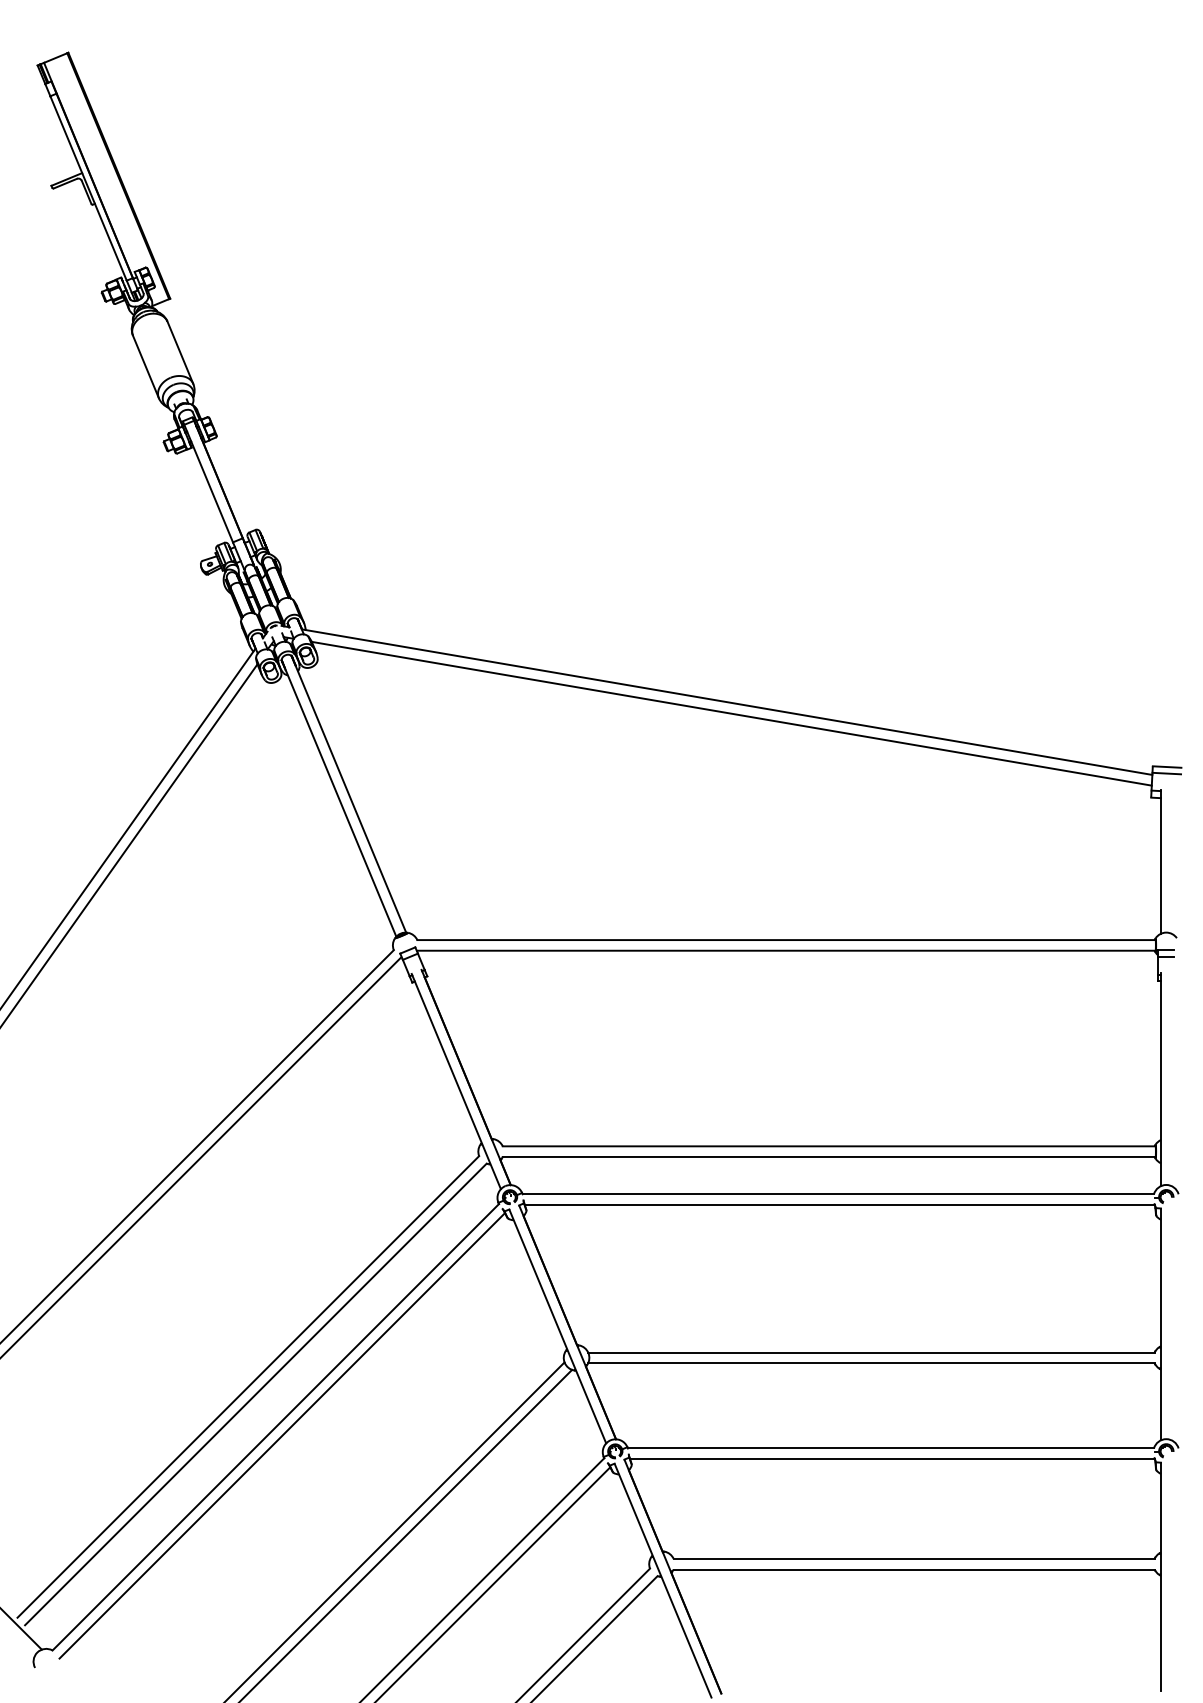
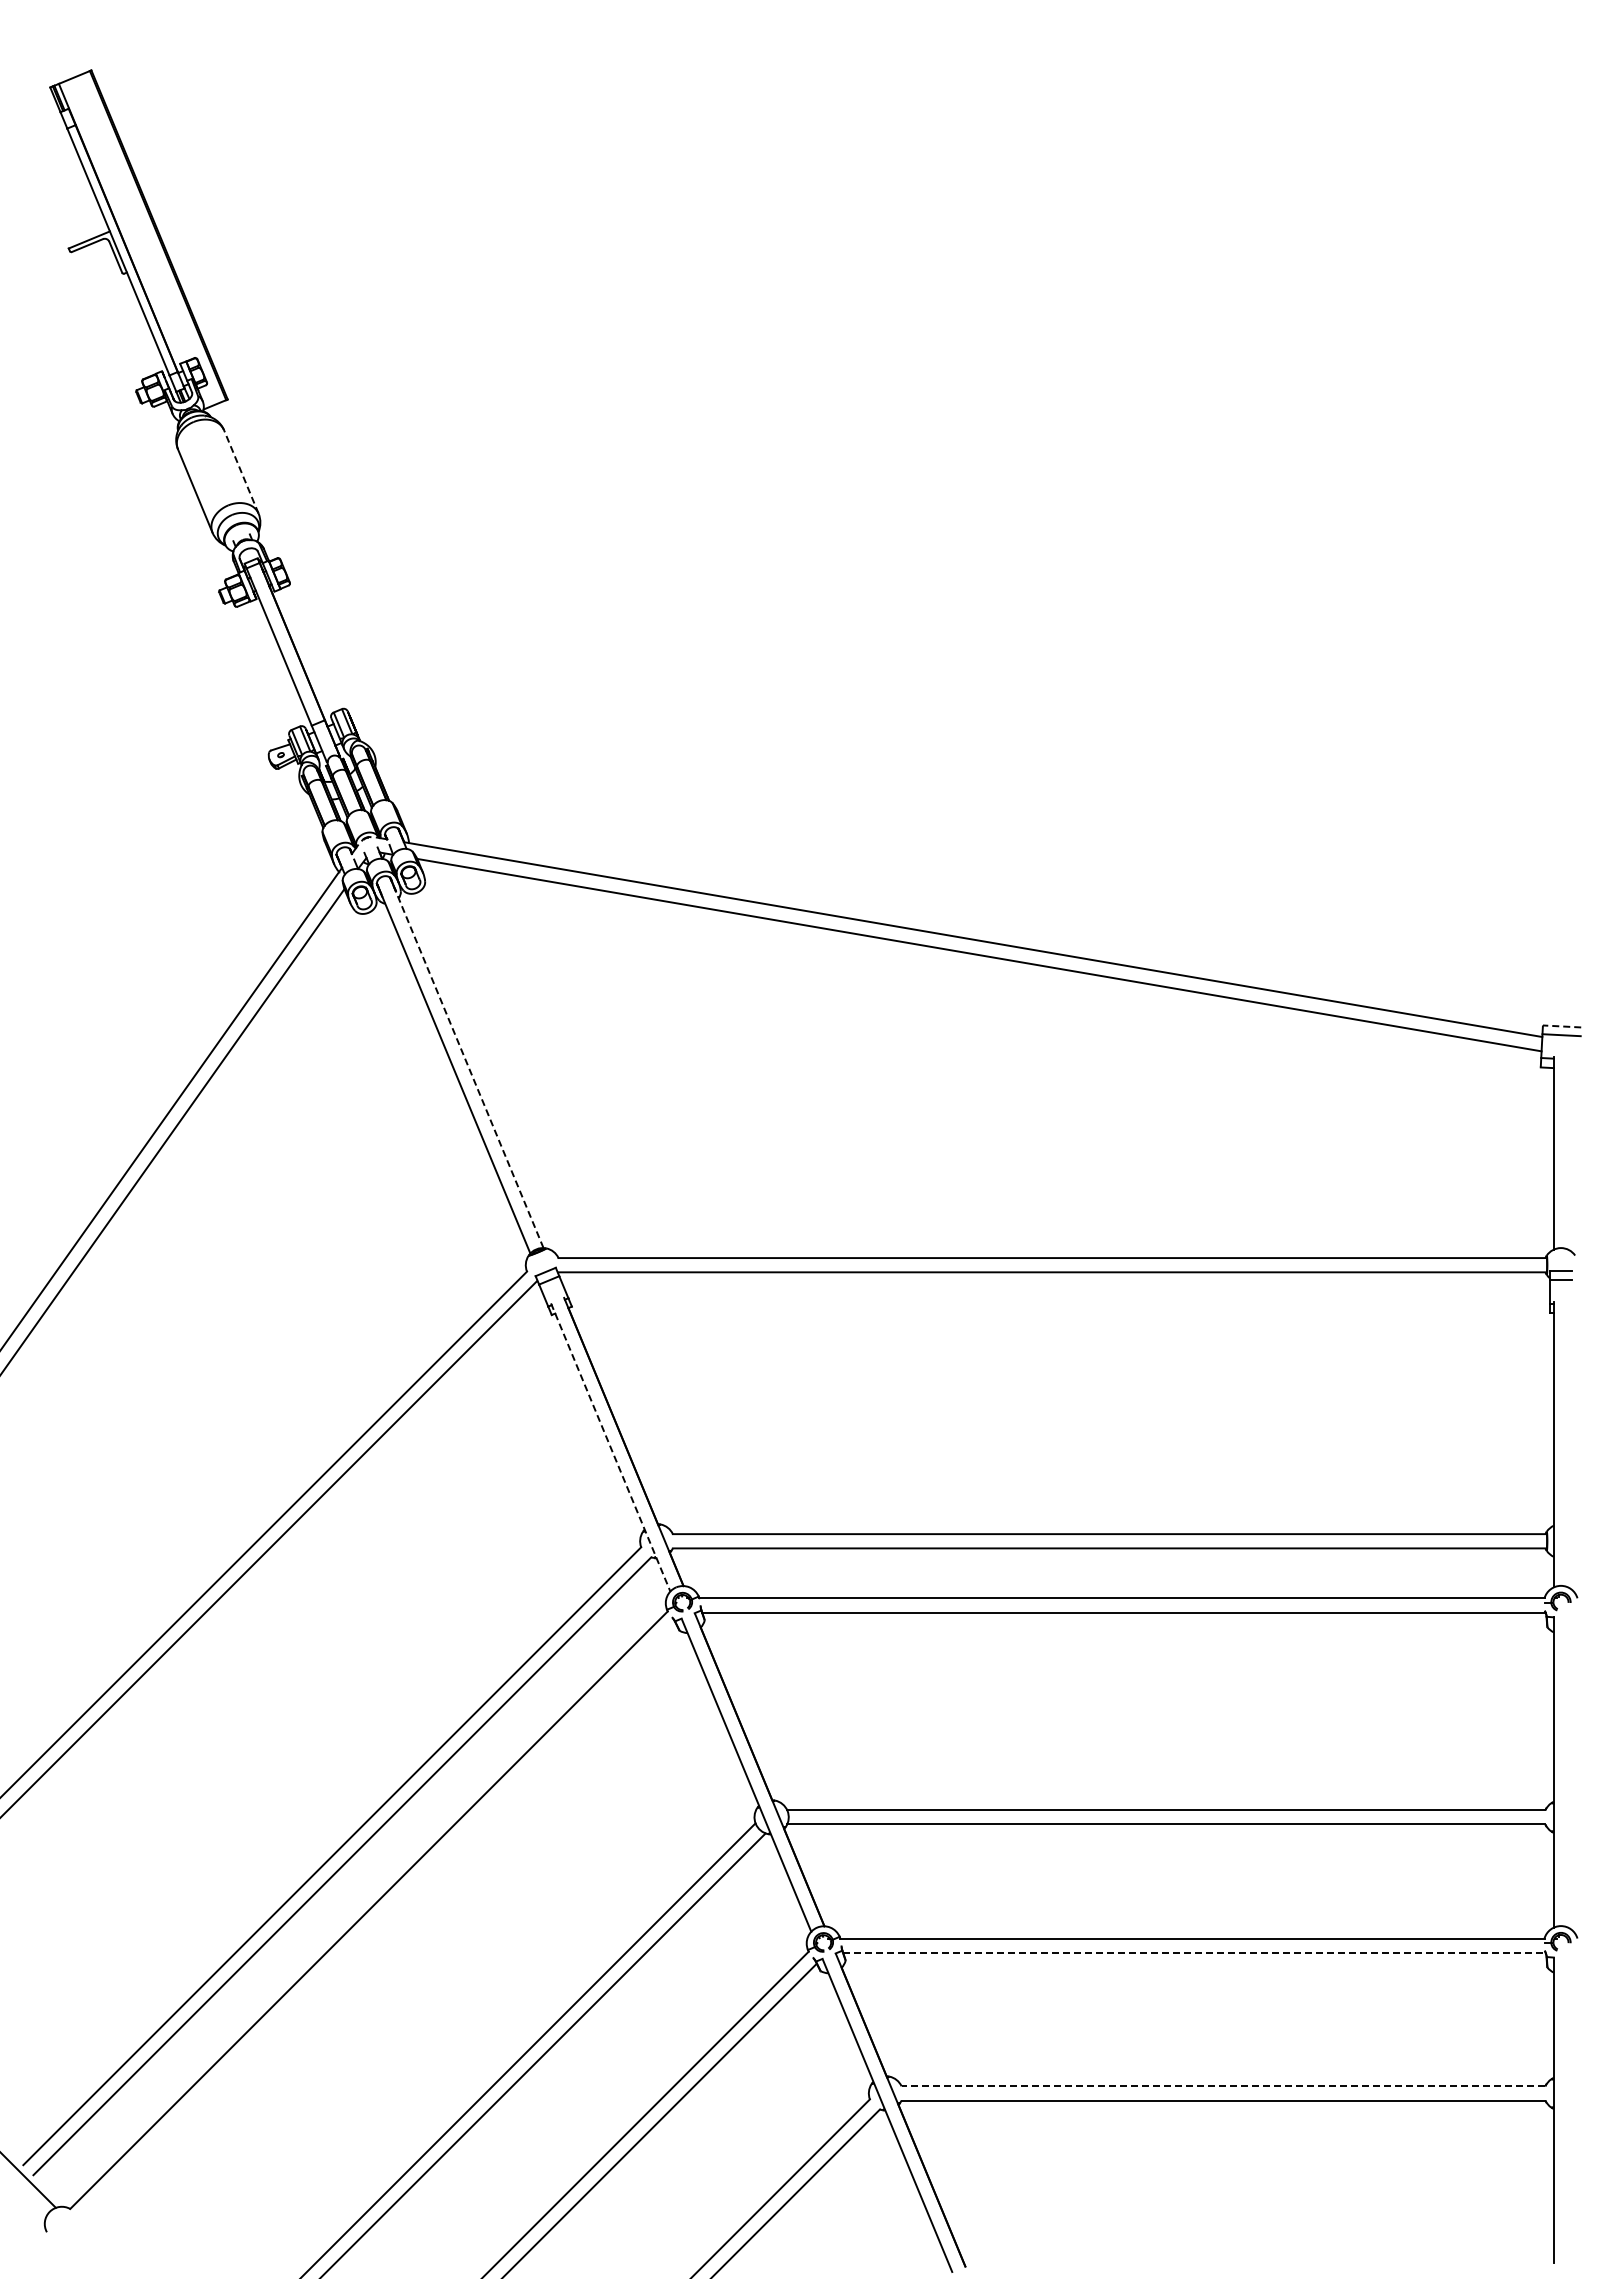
line: (180, 352) -> (241, 471), solid -> dashed
line: (1166, 767) -> (1561, 1026), solid -> dashed
line: (348, 793) -> (466, 1062), solid -> dashed
line: (456, 1081) -> (610, 1447), solid -> dashed
line: (282, 1435) -> (377, 1921), removed
line: (892, 1458) -> (1194, 1952), solid -> dashed
line: (914, 1559) -> (1223, 2086), solid -> dashed

